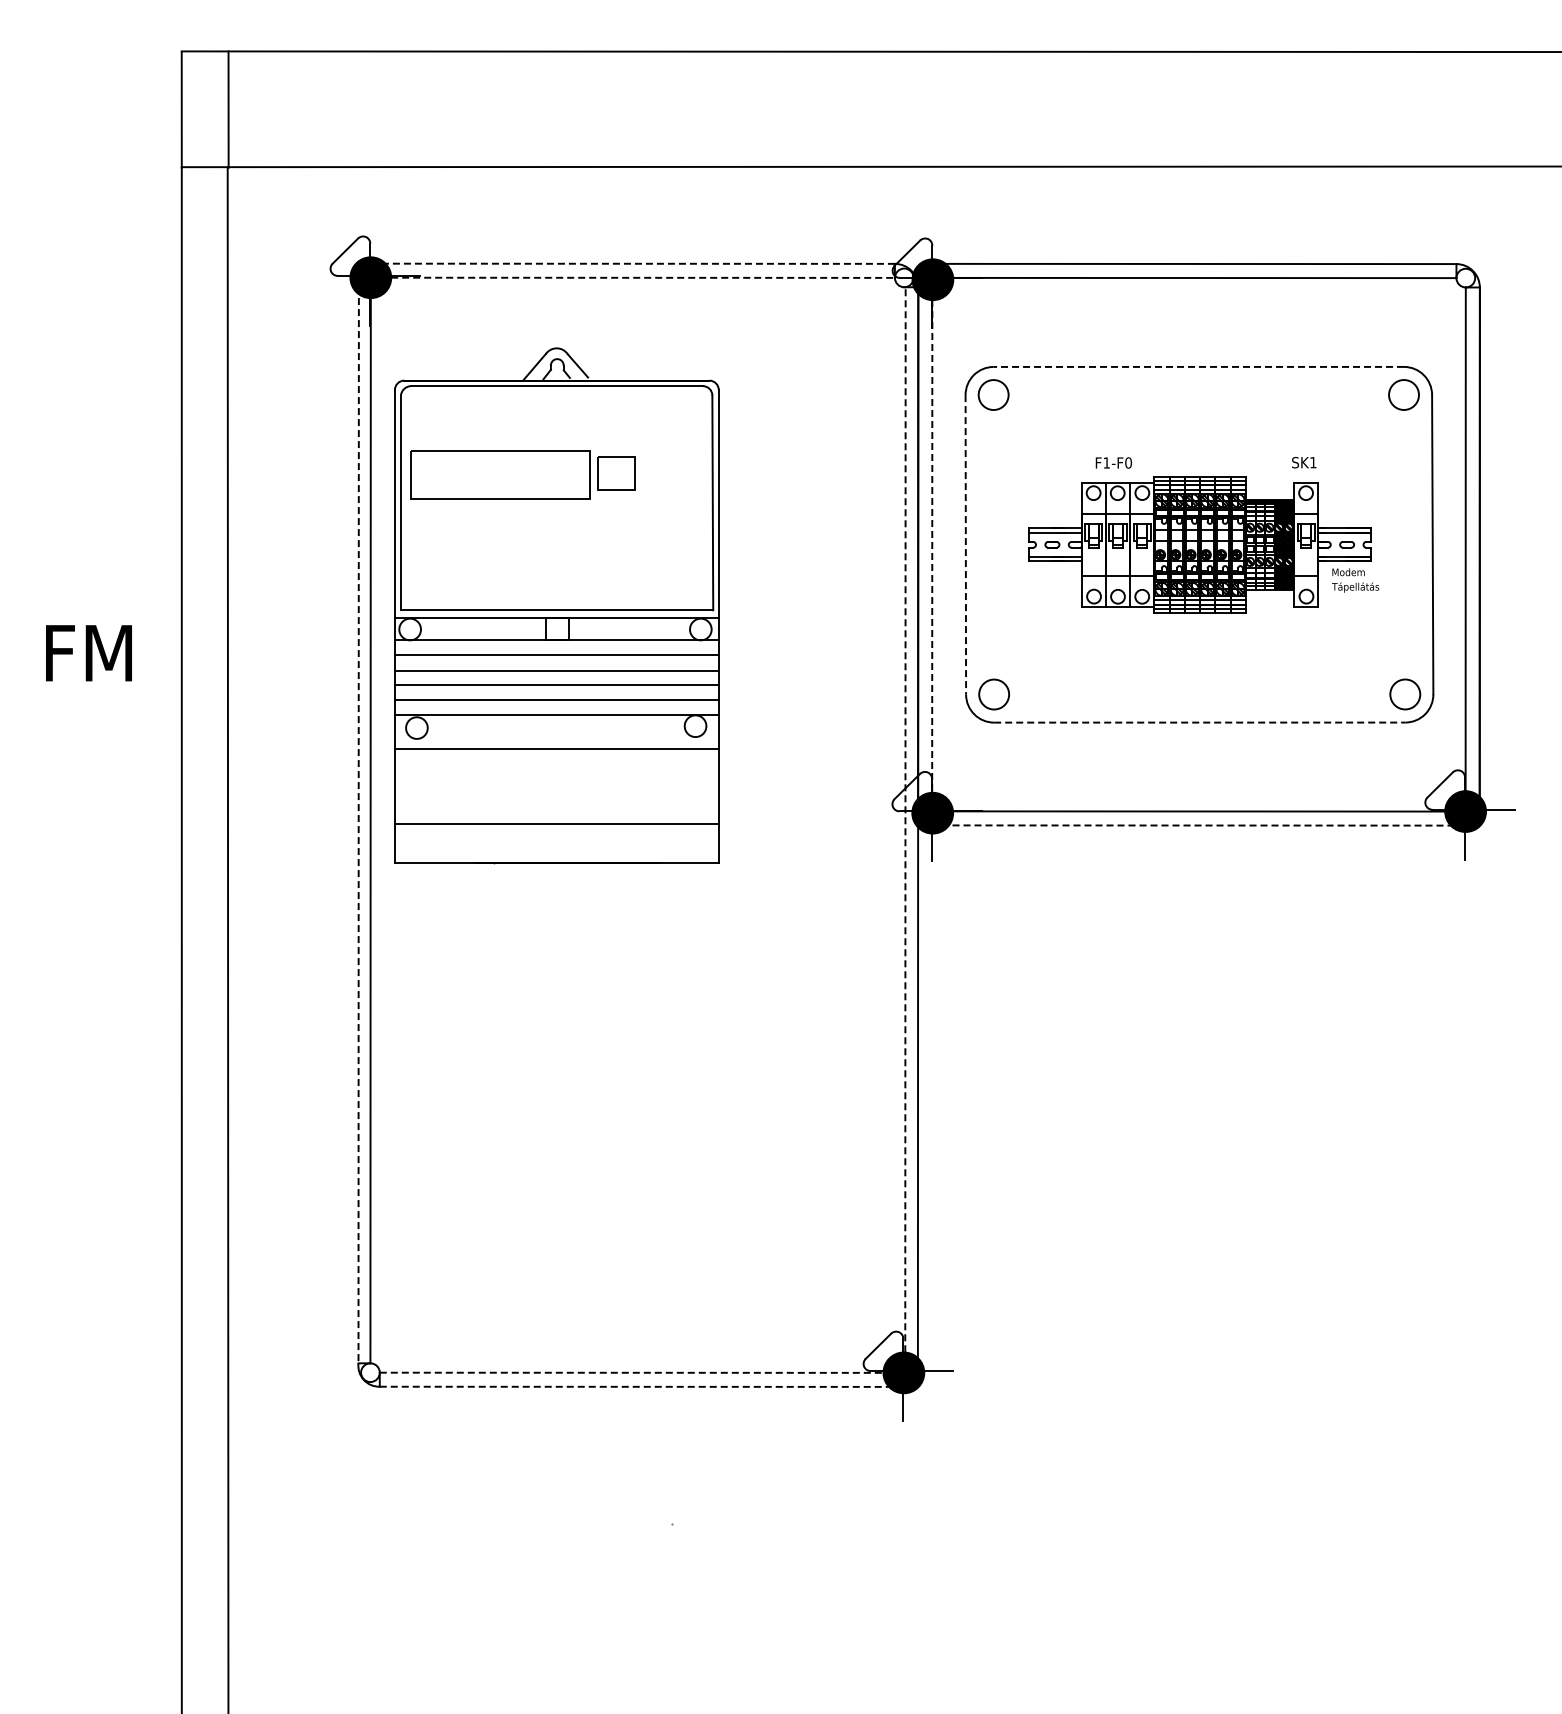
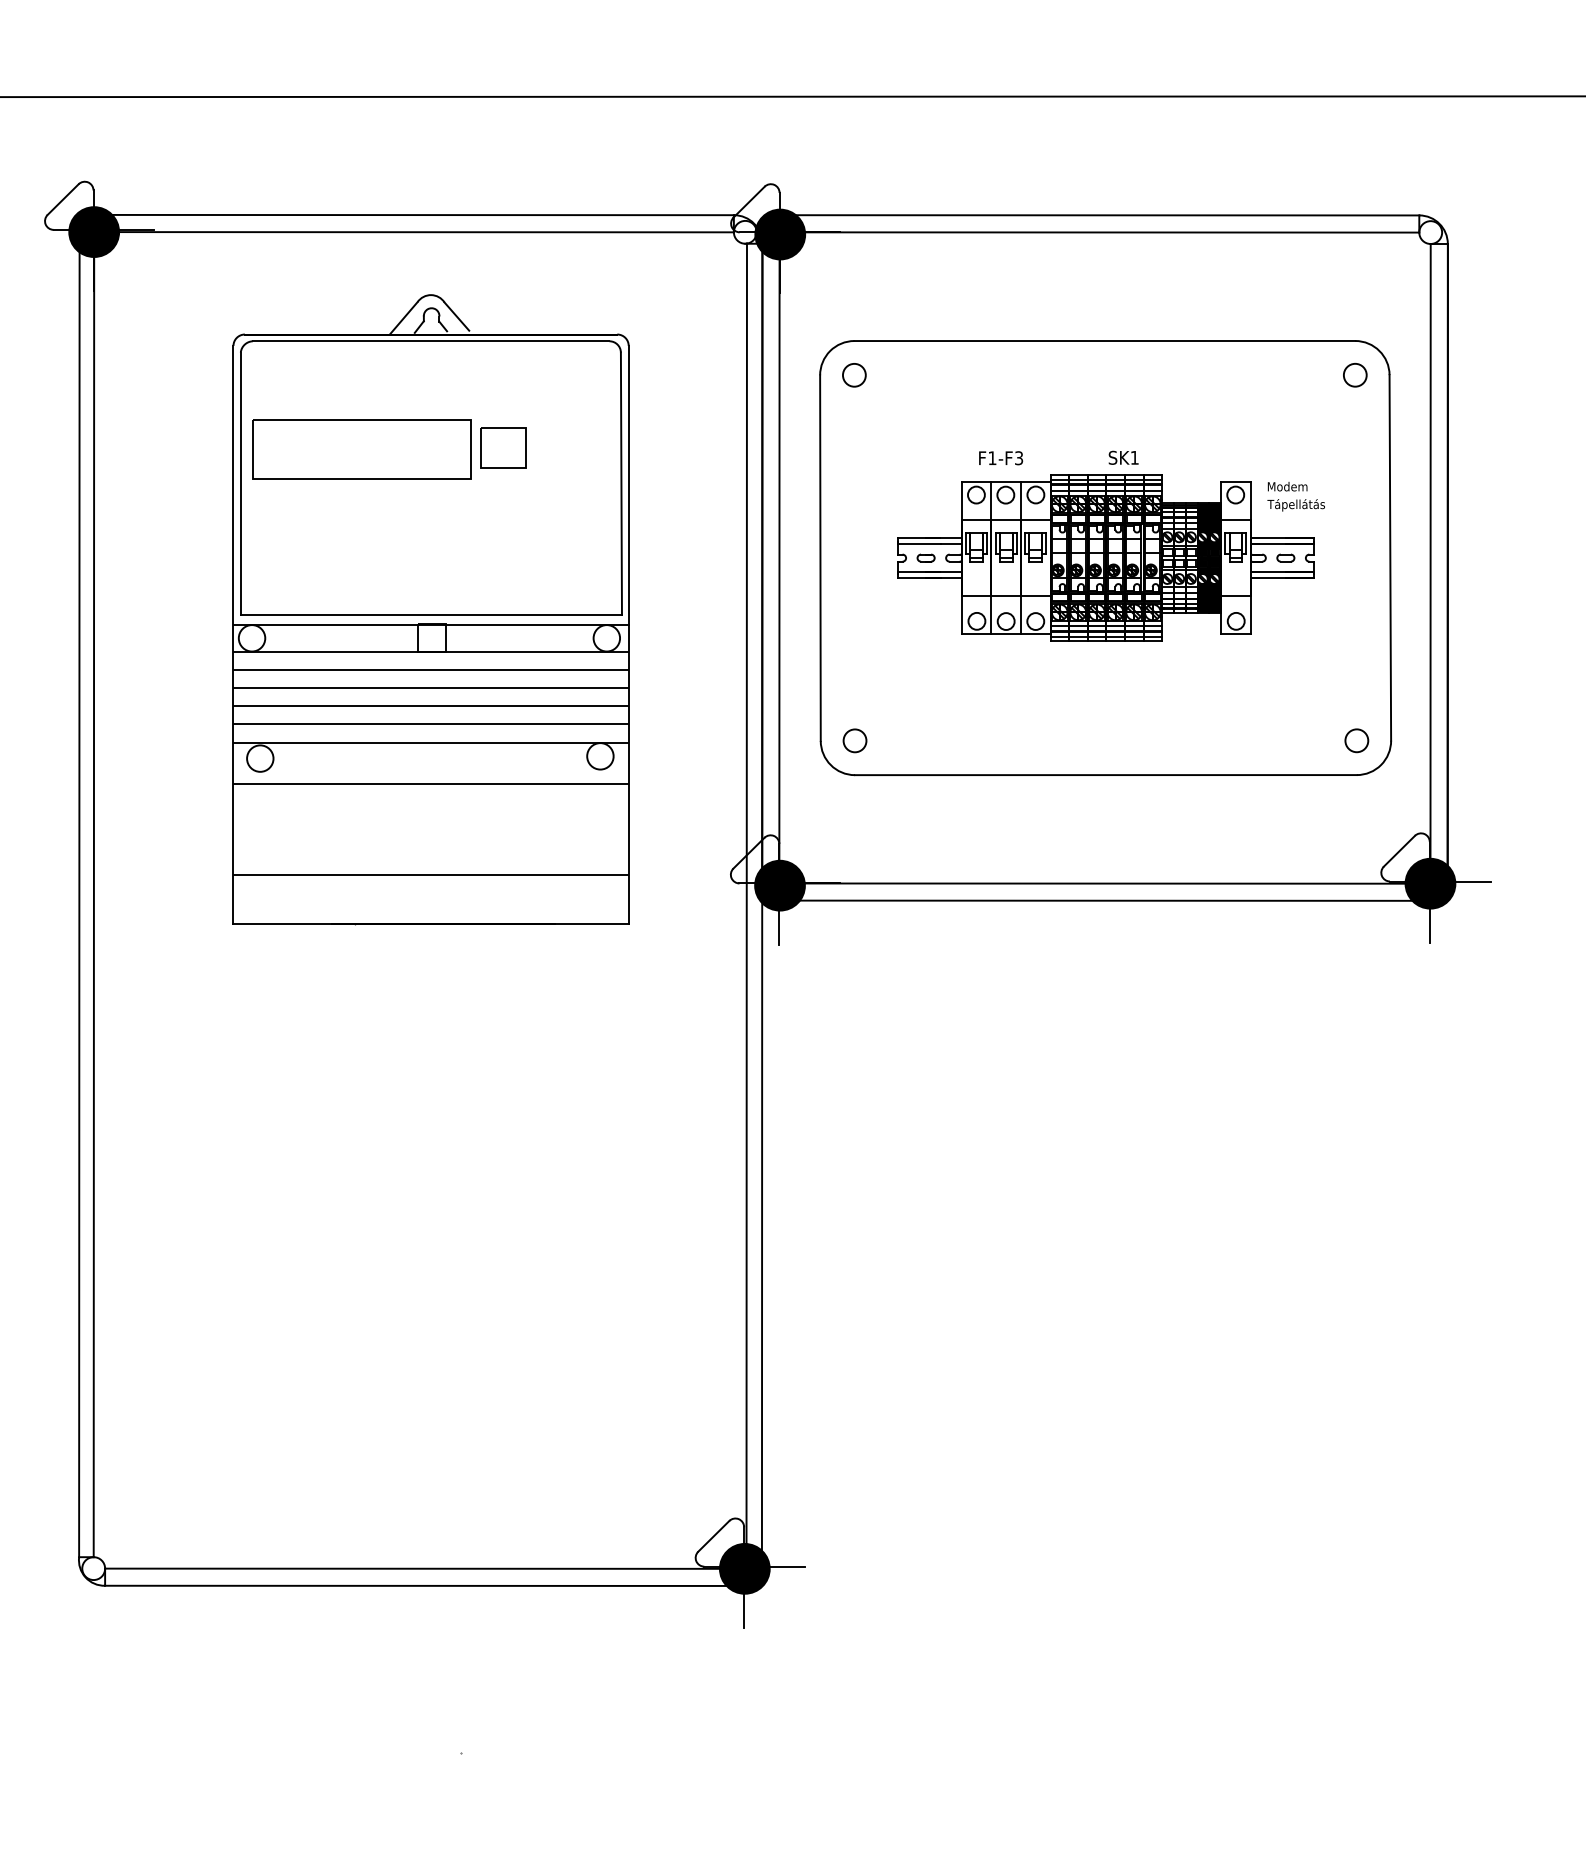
line: (637, 263) -> (419, 214), dashed -> solid
line: (638, 277) -> (420, 231), dashed -> solid
line: (1198, 366) -> (1104, 340), dashed -> solid
circle: (993, 394) -> (854, 374), size x0.62
circle: (1403, 394) -> (1354, 374), size x0.62
text: (1128, 462) -> (1018, 457), F1-F0 -> F1-F3
text: (1304, 462) -> (1123, 457), moved
line: (932, 544) -> (779, 557), dashed -> solid
line: (965, 544) -> (820, 557), dashed -> solid
text: (1355, 580) -> (1296, 496), moved
part: (556, 605) -> (430, 608), moved
circle: (993, 694) -> (854, 740), size x0.62
circle: (1404, 694) -> (1355, 740), size x0.62
line: (1199, 722) -> (1105, 774), dashed -> solid
line: (905, 824) -> (746, 899), dashed -> solid
line: (358, 825) -> (79, 900), dashed -> solid
line: (1199, 825) -> (1105, 900), dashed -> solid
line: (637, 1372) -> (419, 1568), dashed -> solid
line: (637, 1386) -> (419, 1585), dashed -> solid

